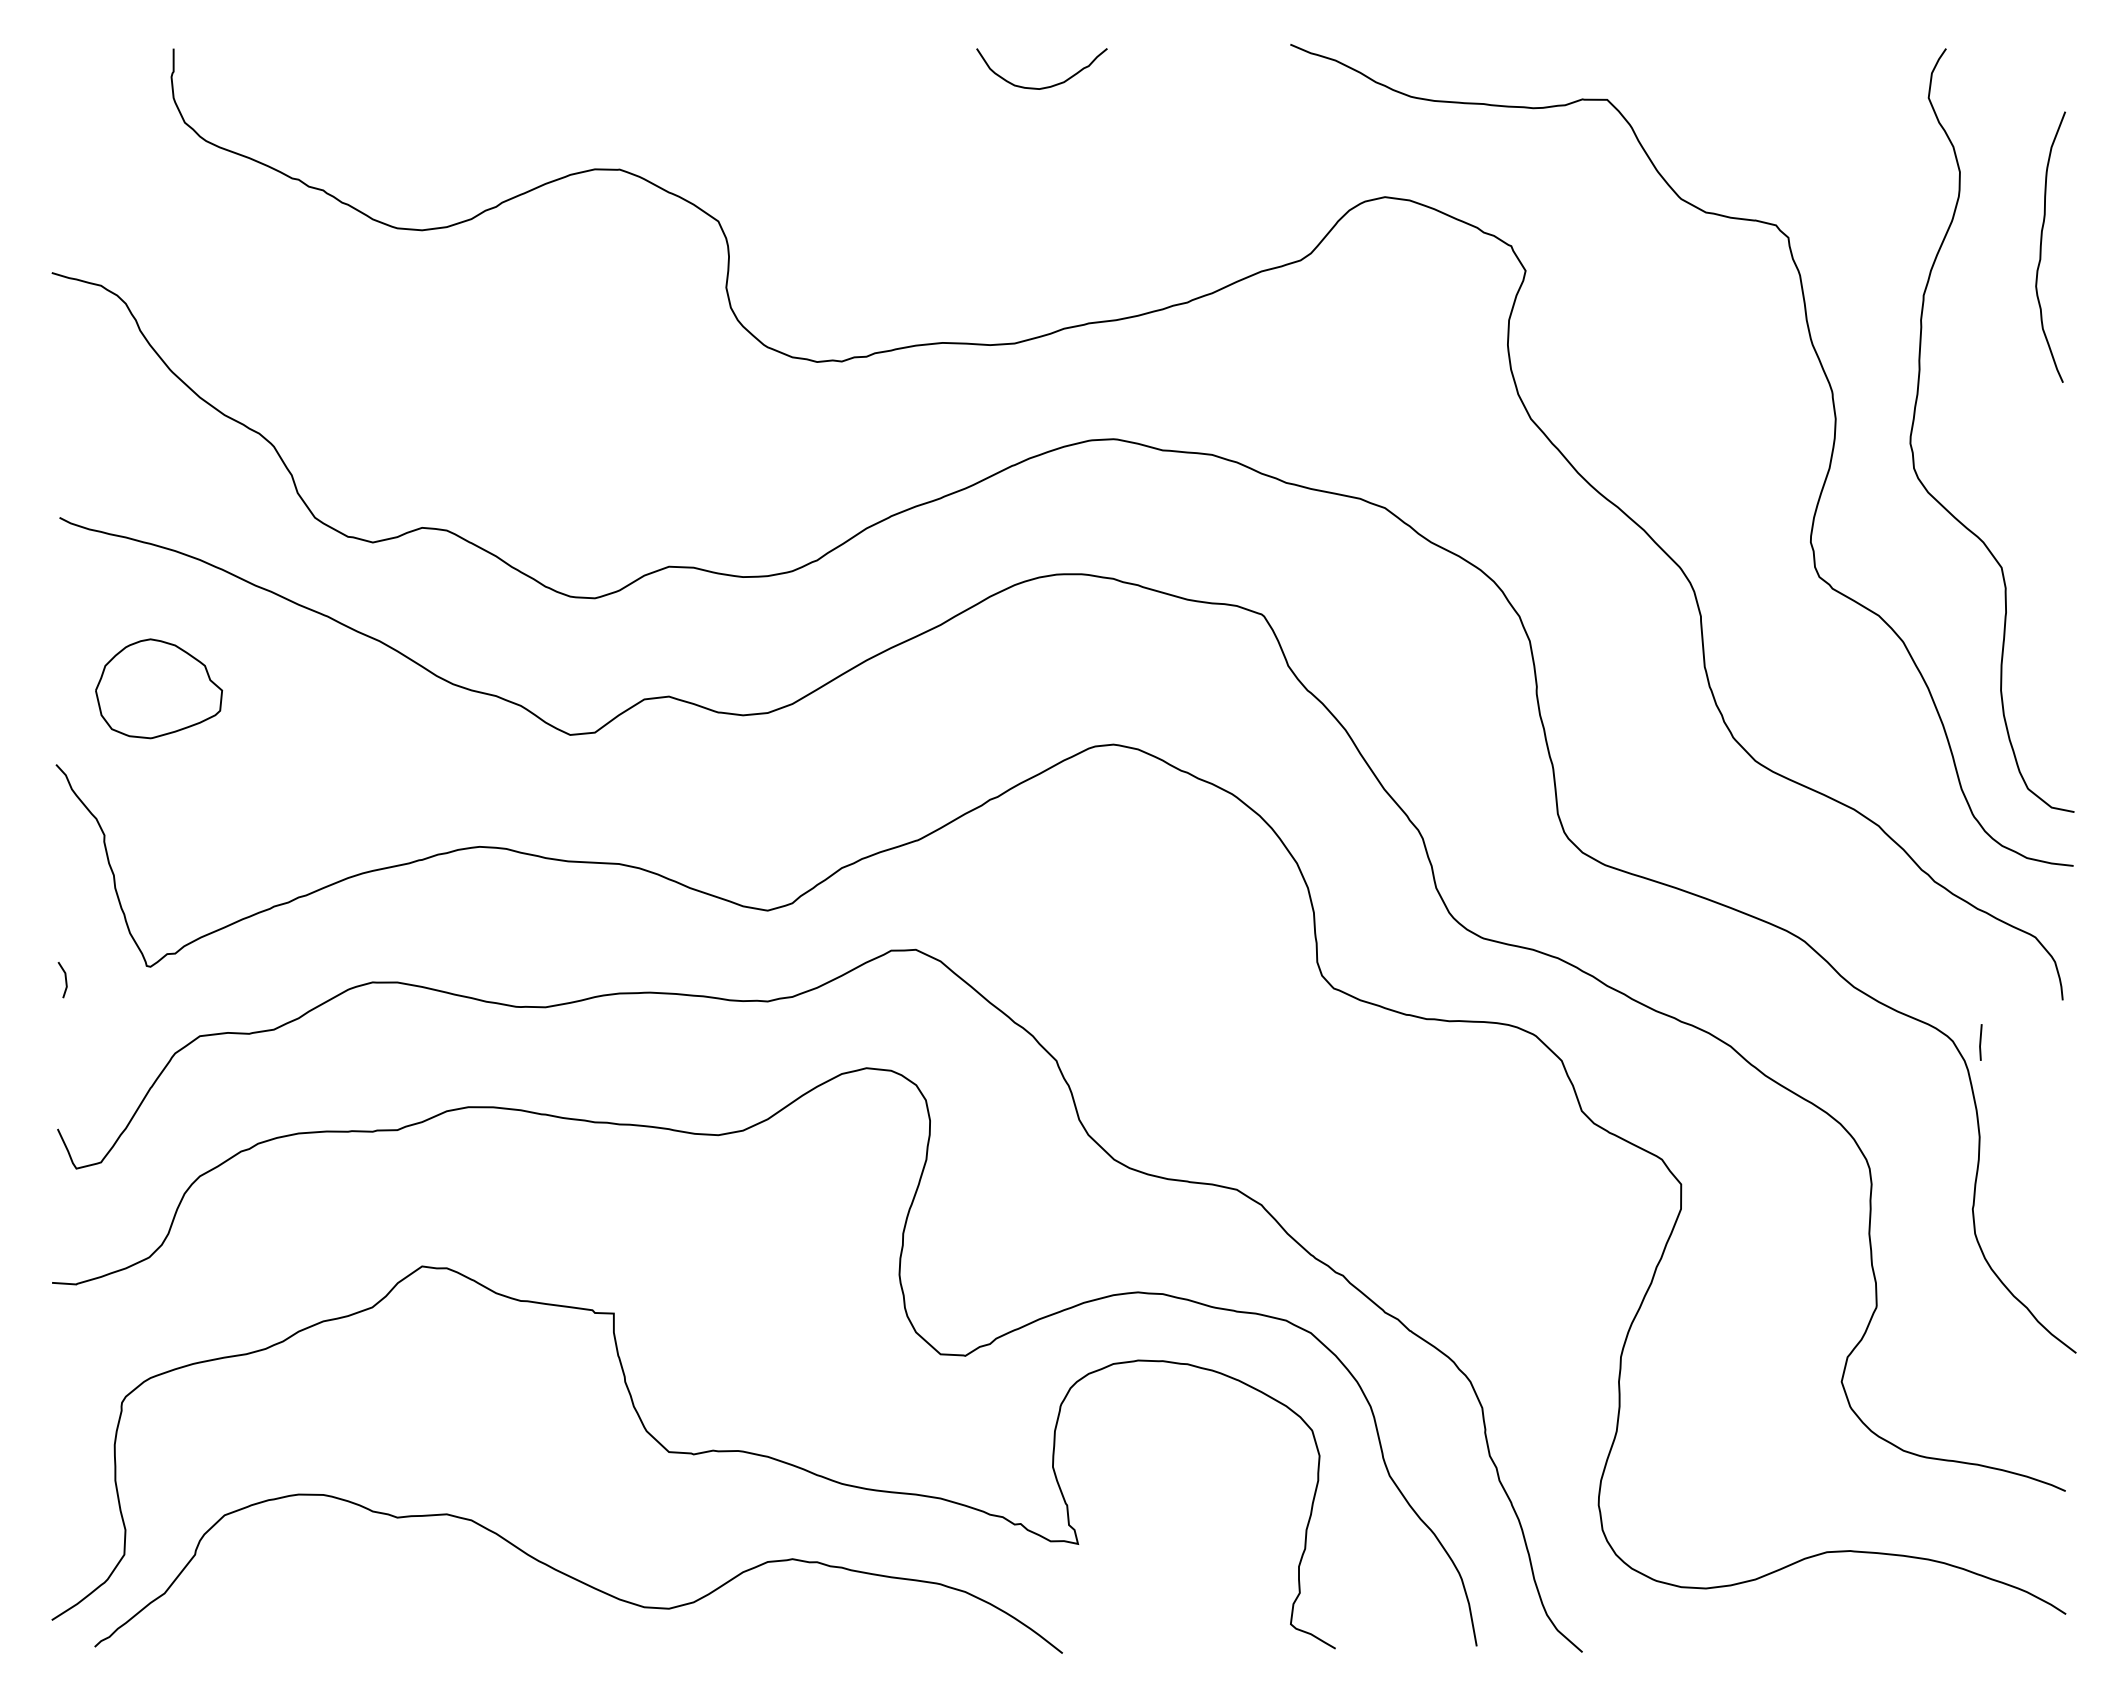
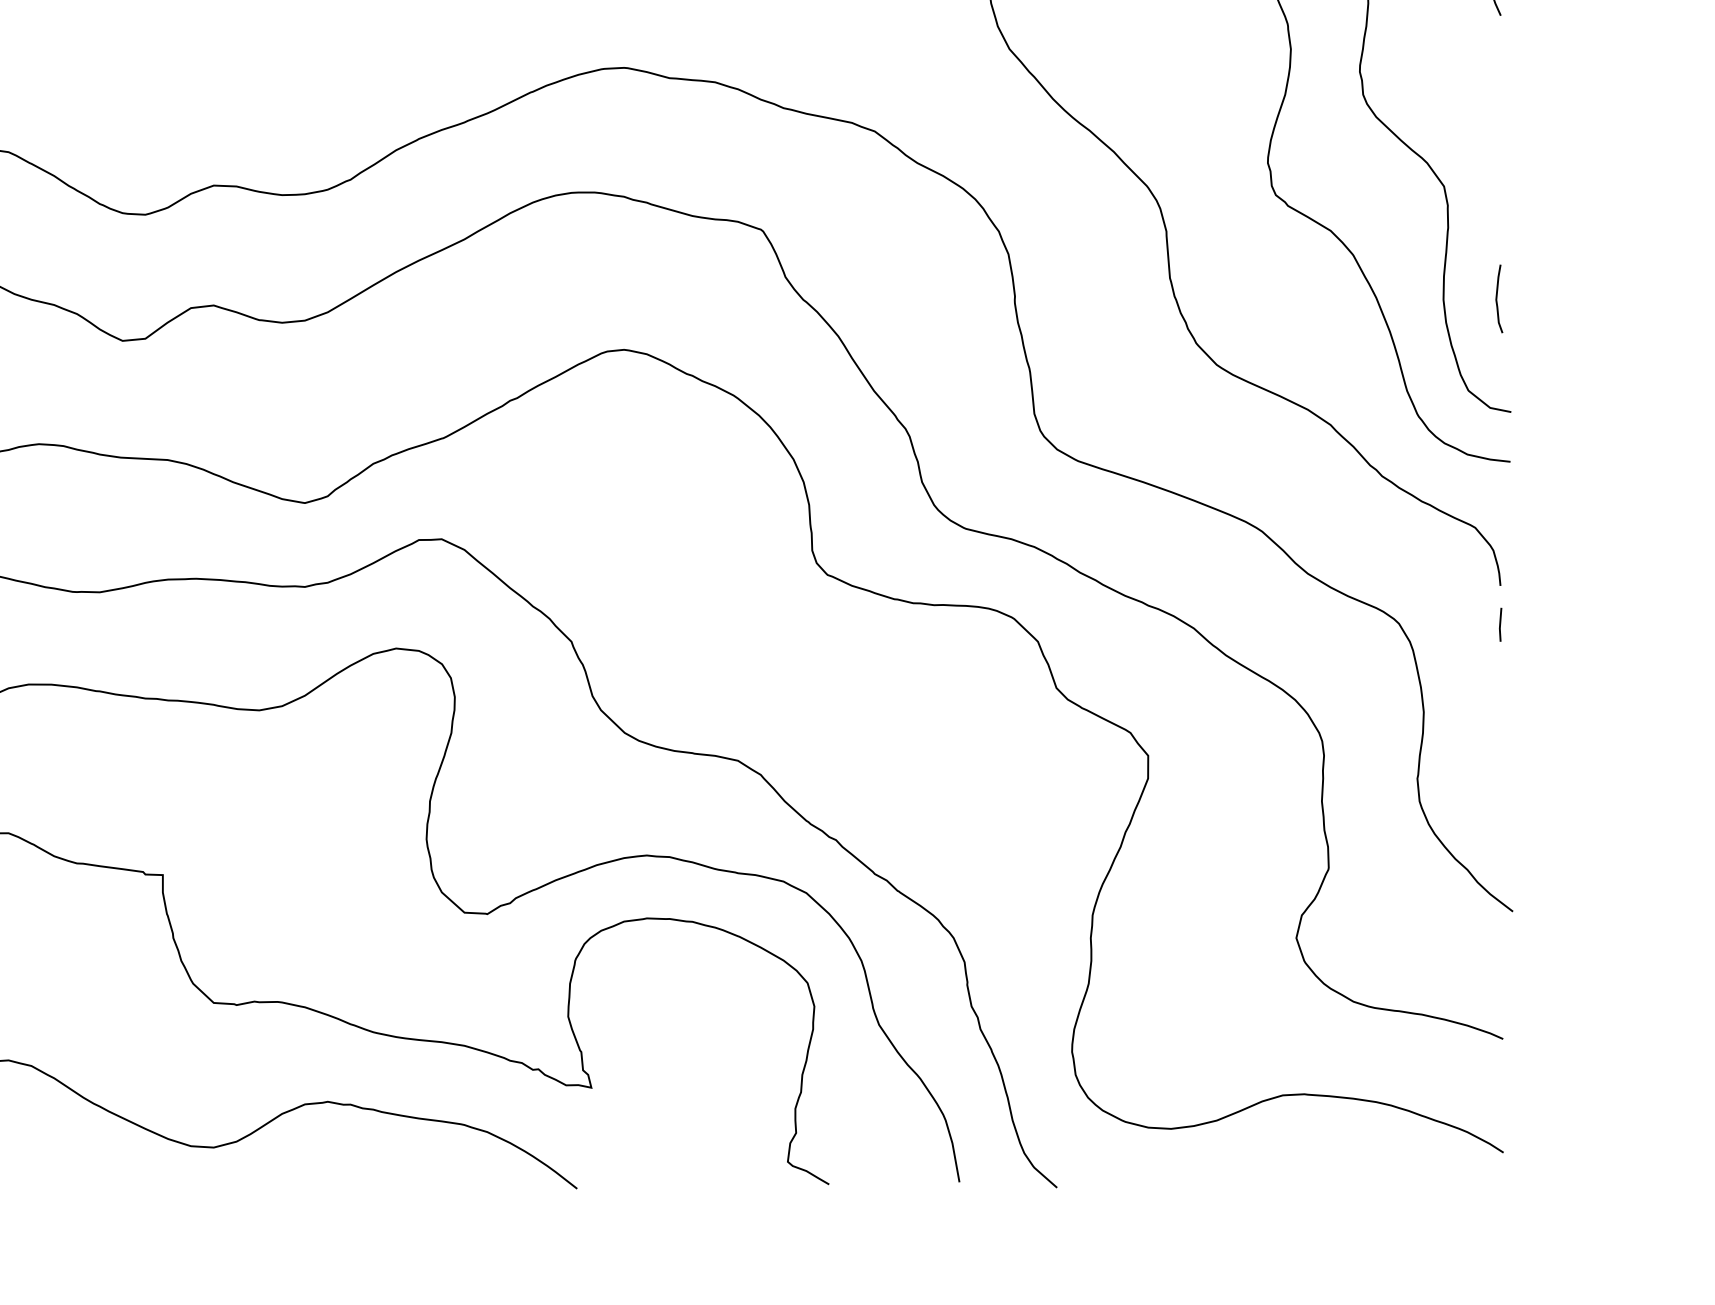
curve: (2059, 689) -> (1497, 298), added
line: (1980, 1042) -> (1500, 624), moved

